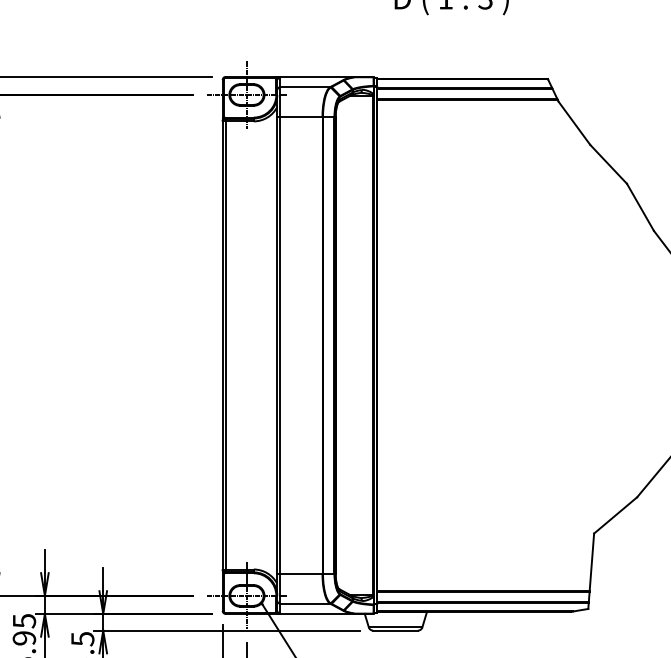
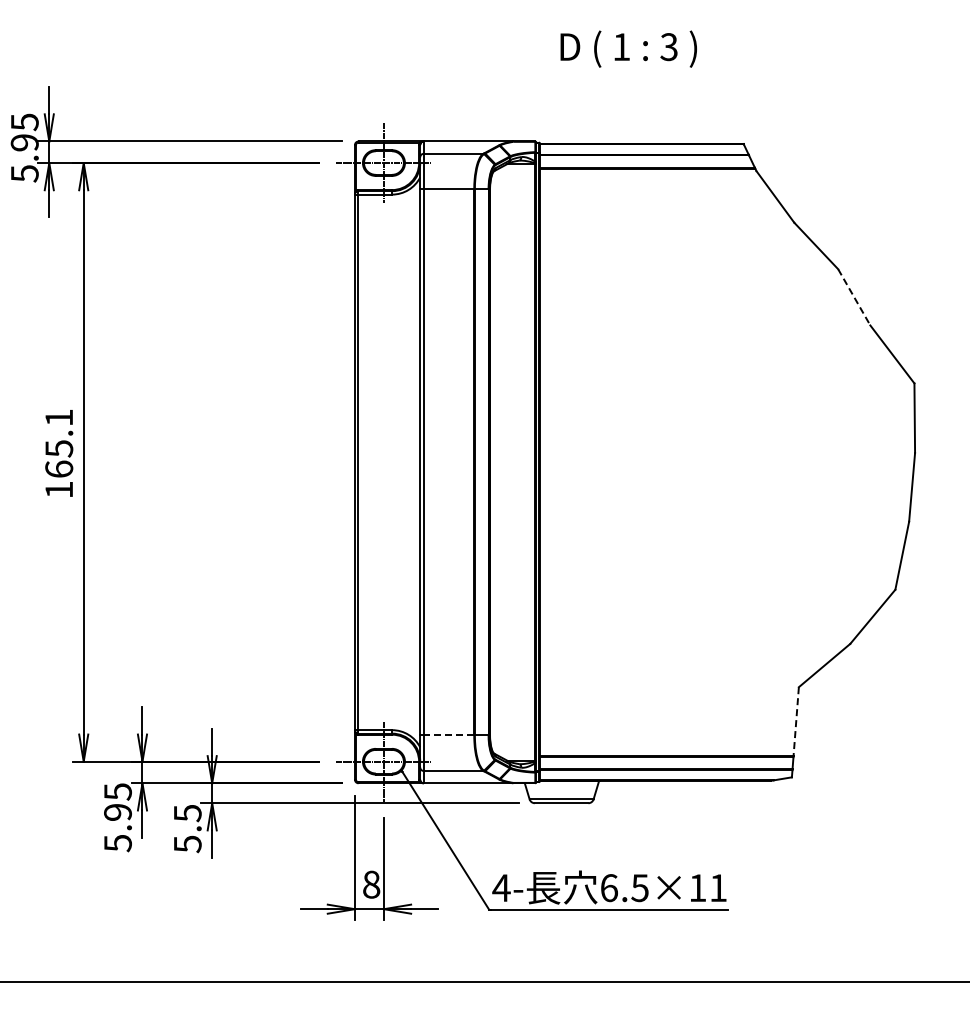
line: (640, 207) -> (854, 297), solid -> dashed
line: (592, 562) -> (796, 721), solid -> dashed
line: (300, 573) -> (448, 735), solid -> dashed

